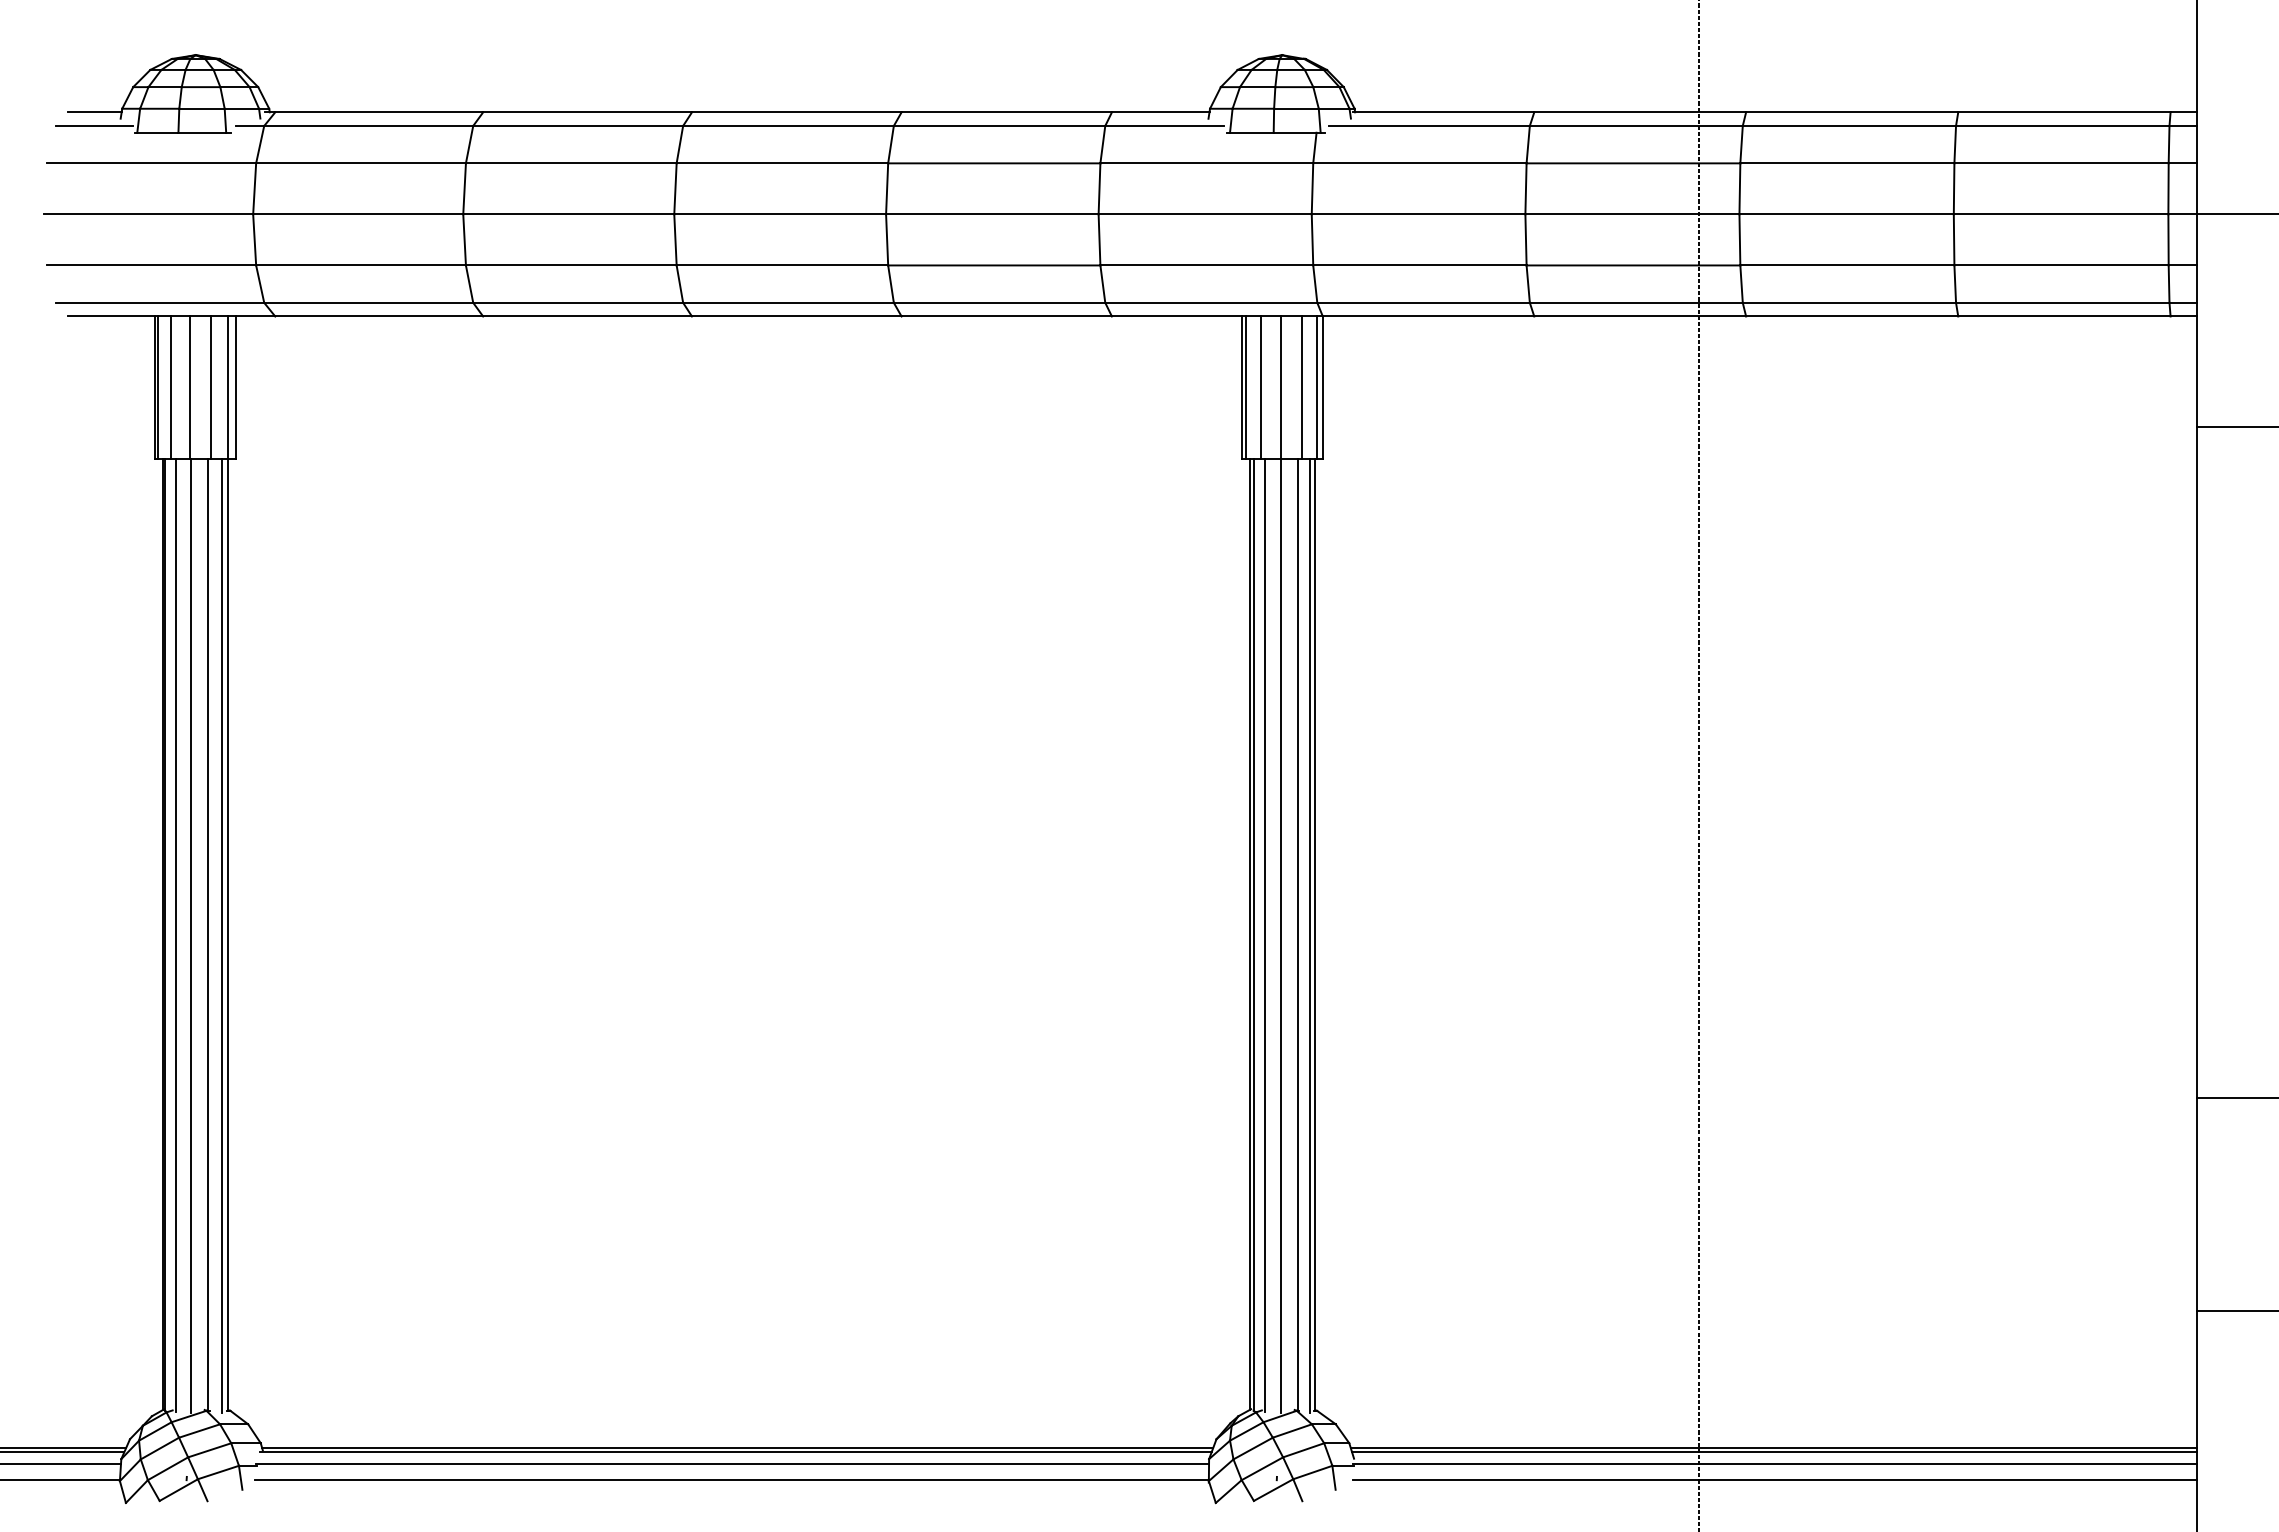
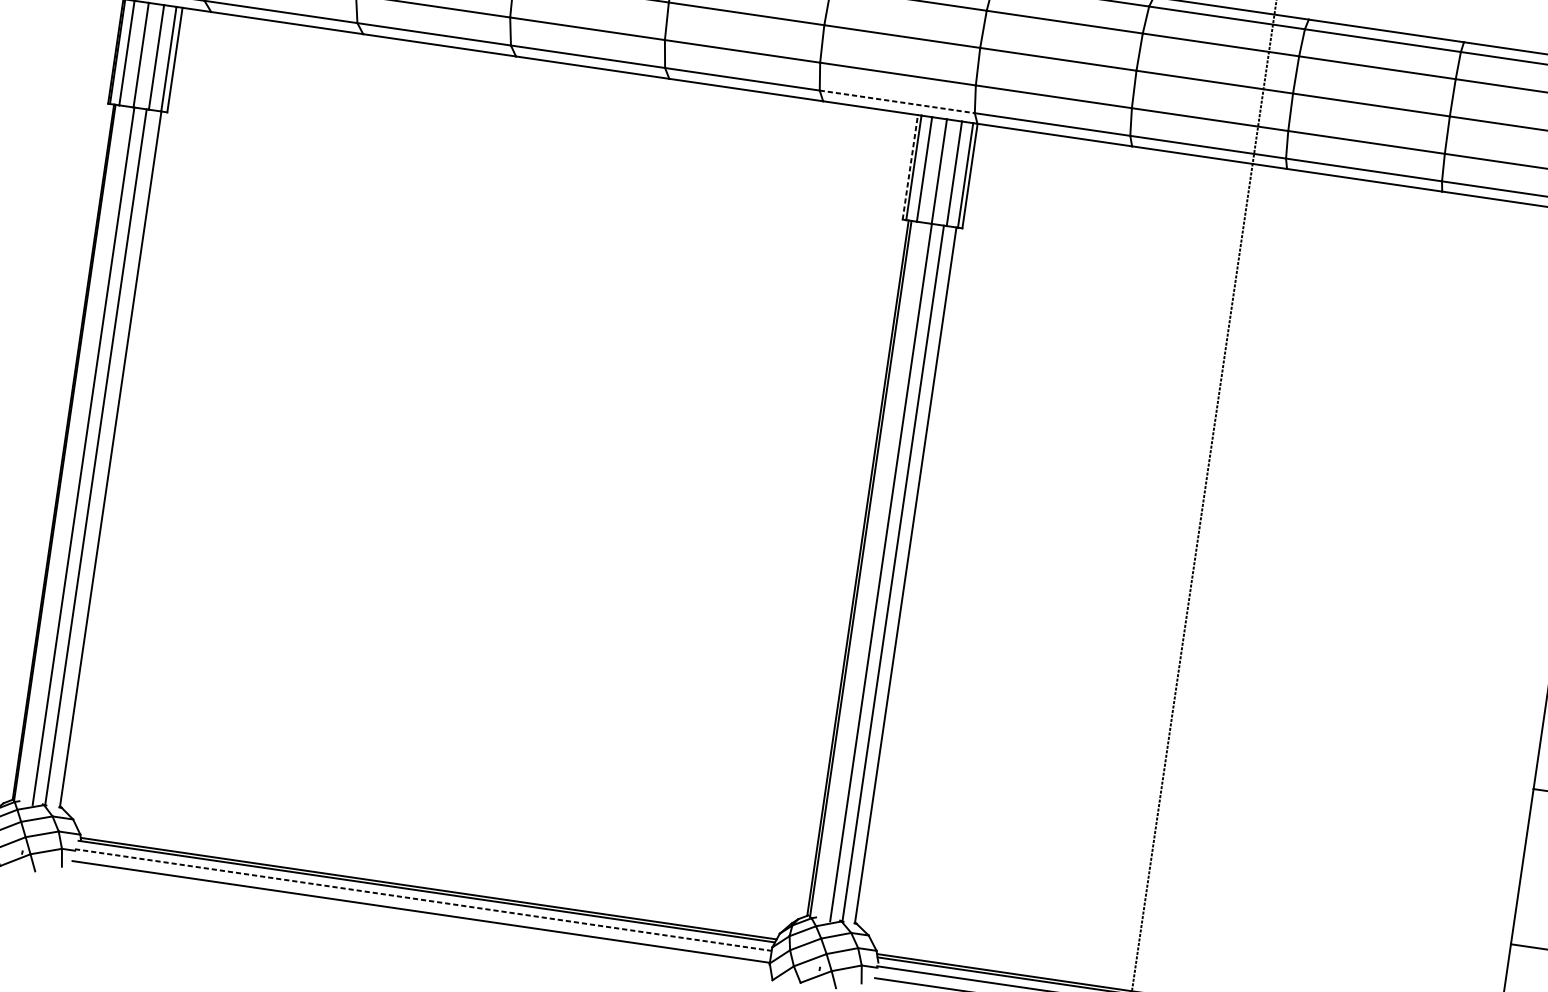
line: (1211, 302) -> (897, 101), solid -> dashed
line: (1241, 387) -> (910, 167), solid -> dashed
line: (175, 935) -> (72, 454), removed
line: (1265, 935) -> (869, 570), removed
line: (221, 936) -> (105, 459), removed
line: (1310, 936) -> (902, 575), removed
line: (733, 1463) -> (423, 899), solid -> dashed

